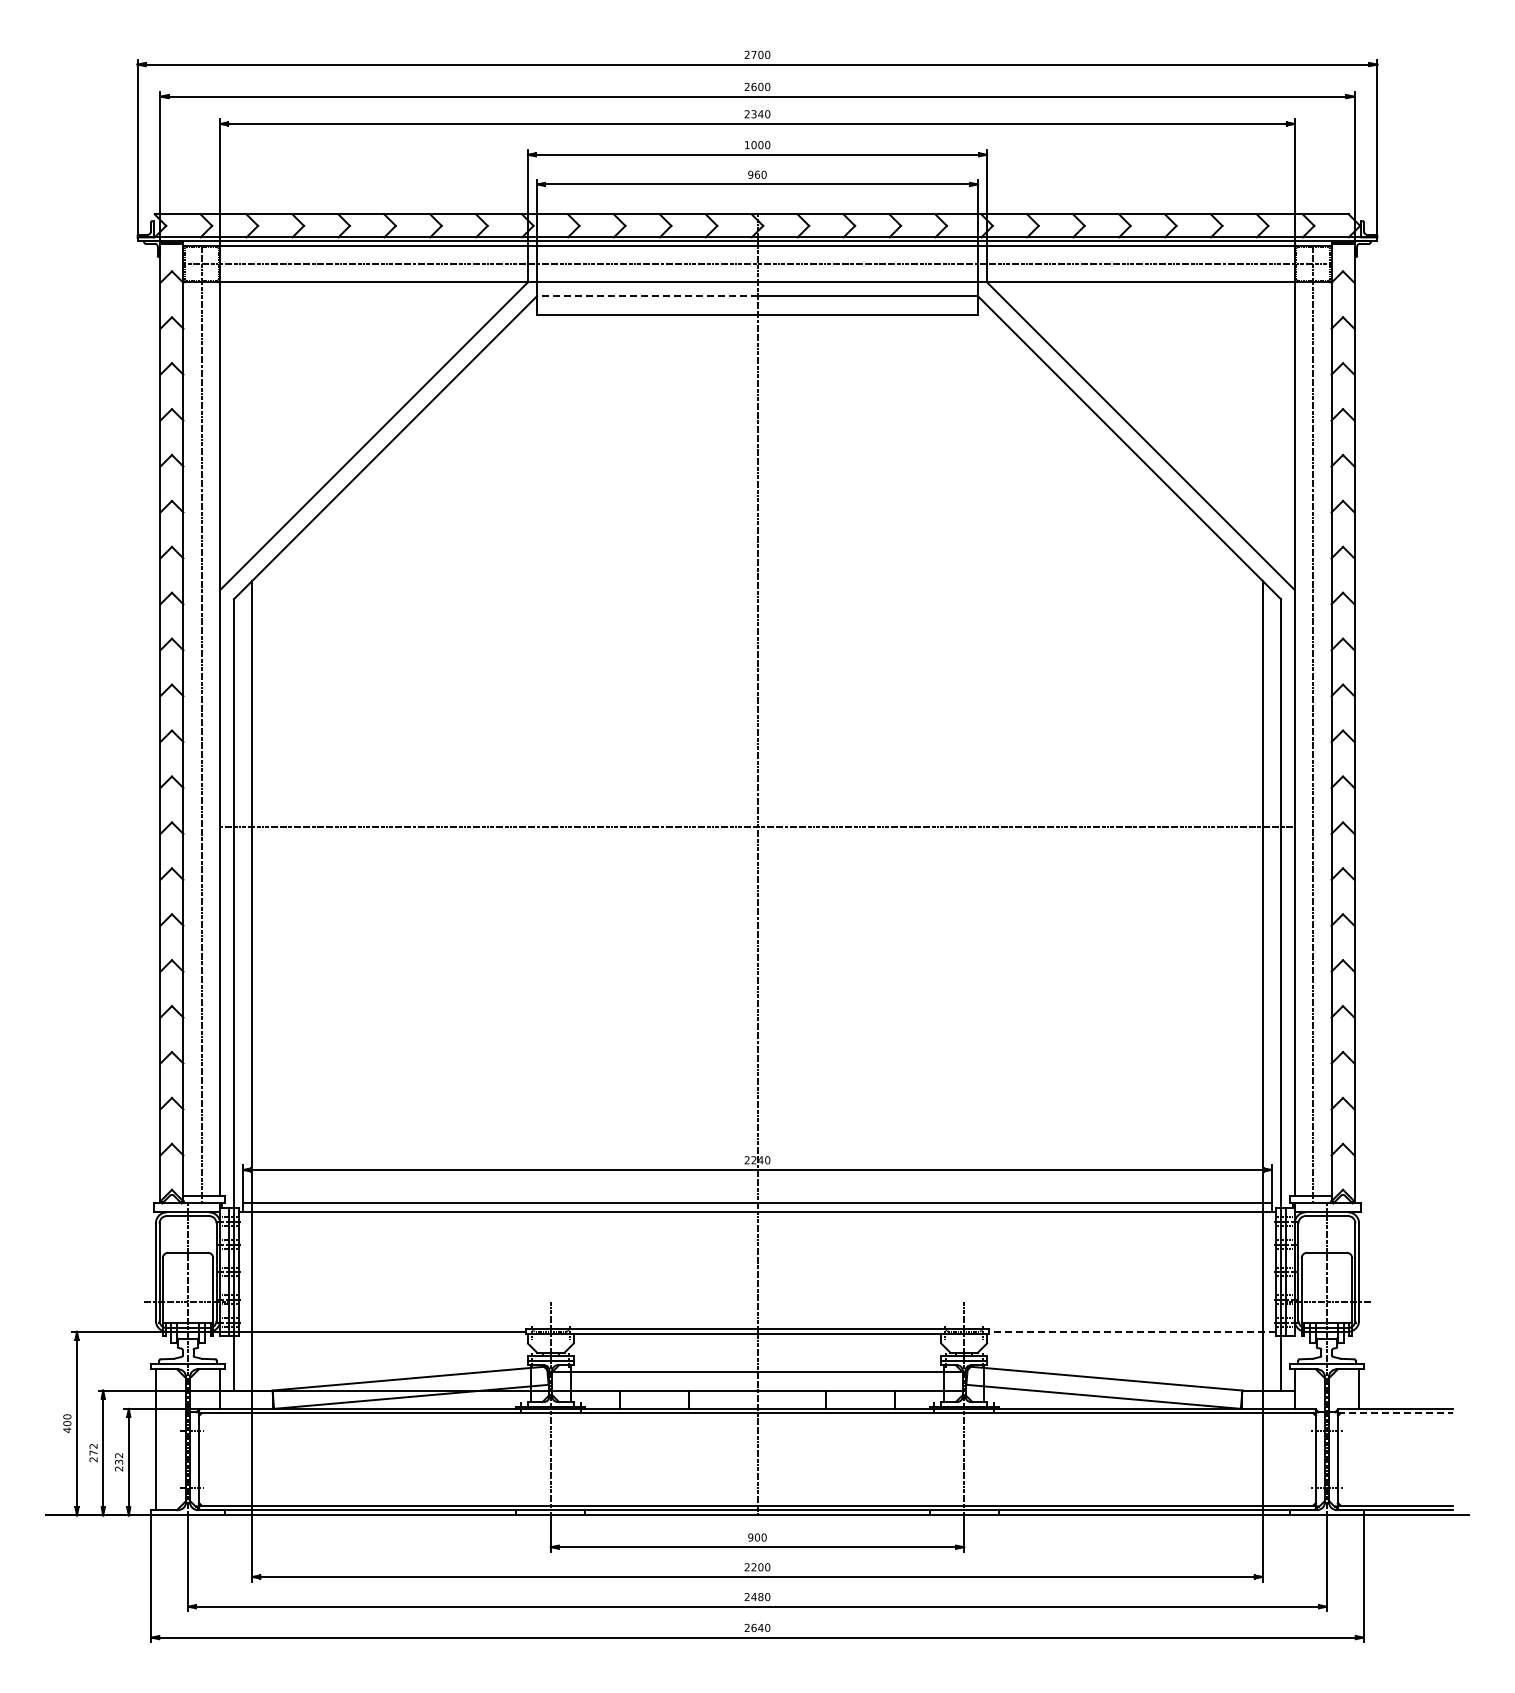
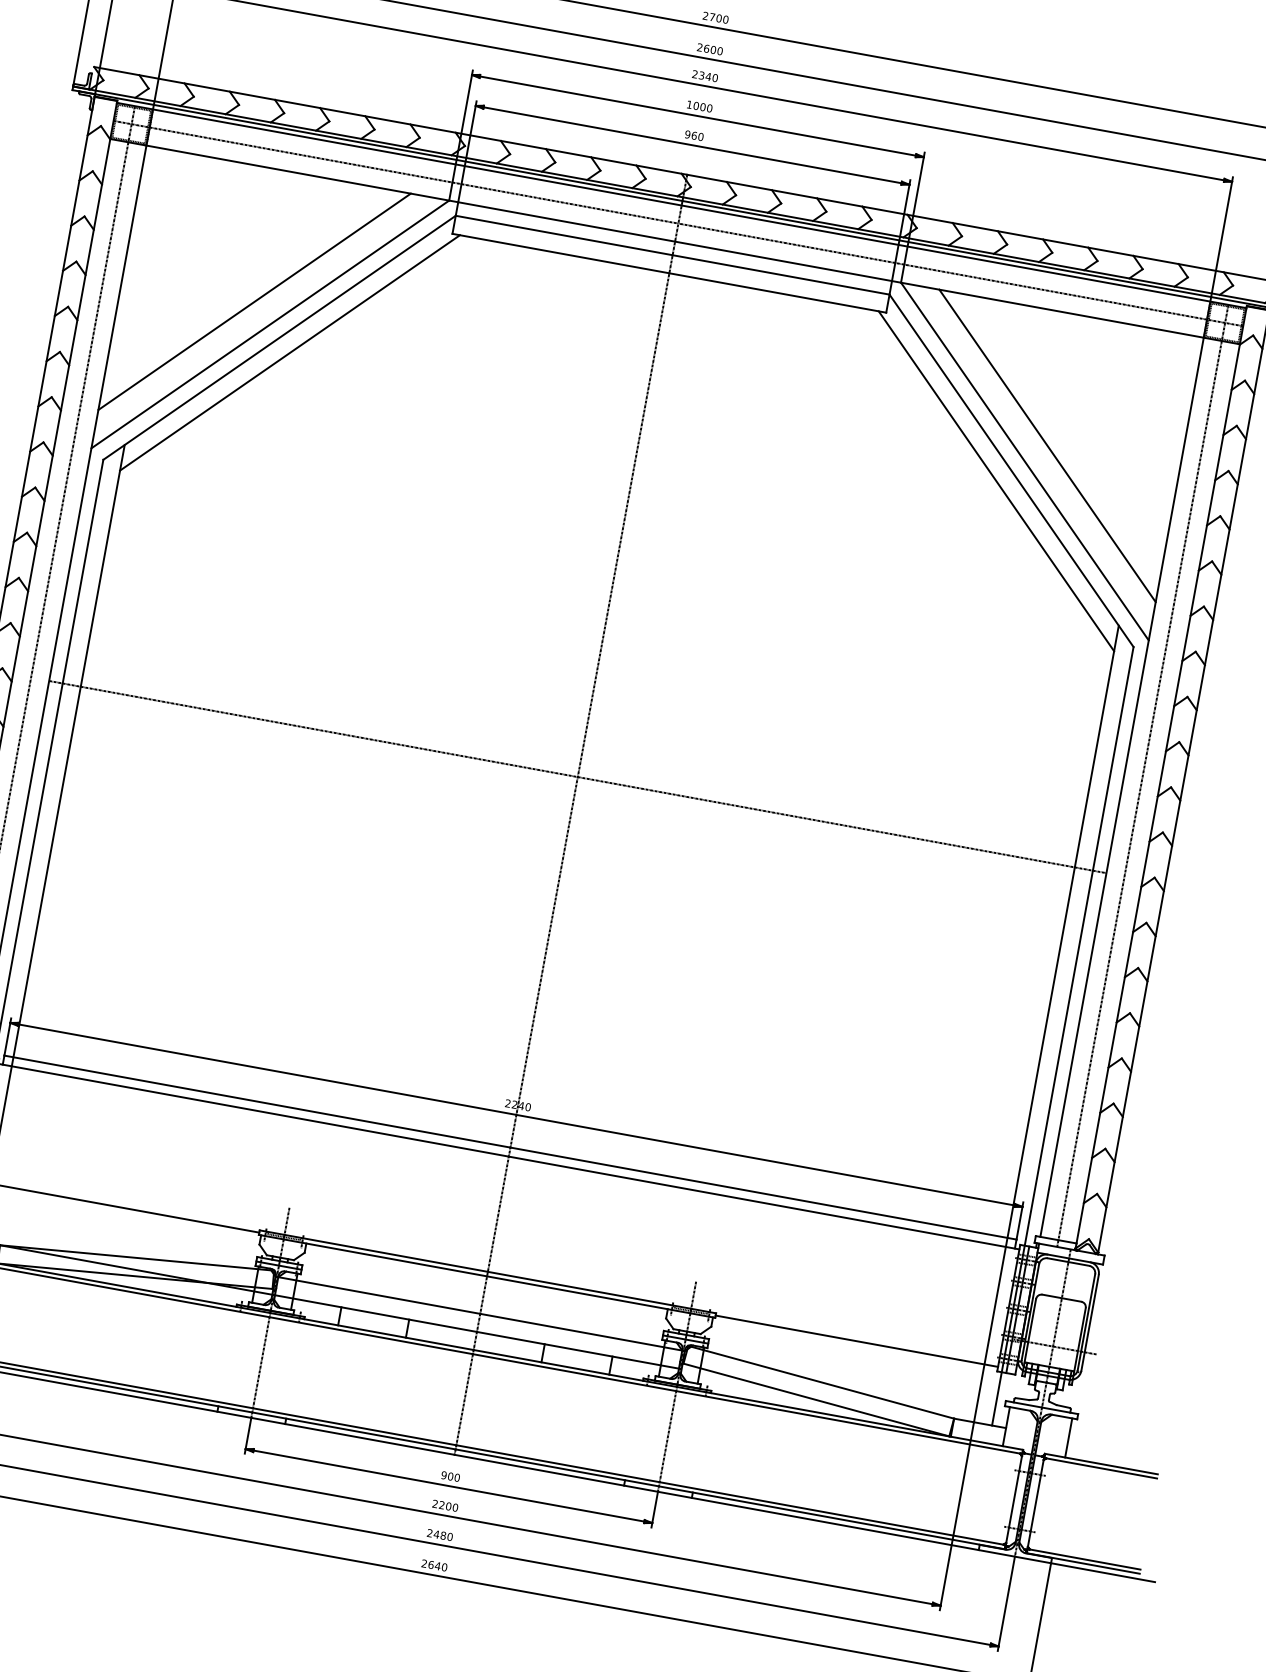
line: (646, 296) -> (563, 235), dashed -> solid
line: (354, 416) -> (254, 301), added
line: (1160, 416) -> (1047, 445), added
line: (398, 460) -> (290, 352), added
line: (1116, 460) -> (996, 481), added
line: (1132, 1331) -> (856, 1340), dashed -> solid
line: (1395, 1413) -> (1100, 1468), dashed -> solid

